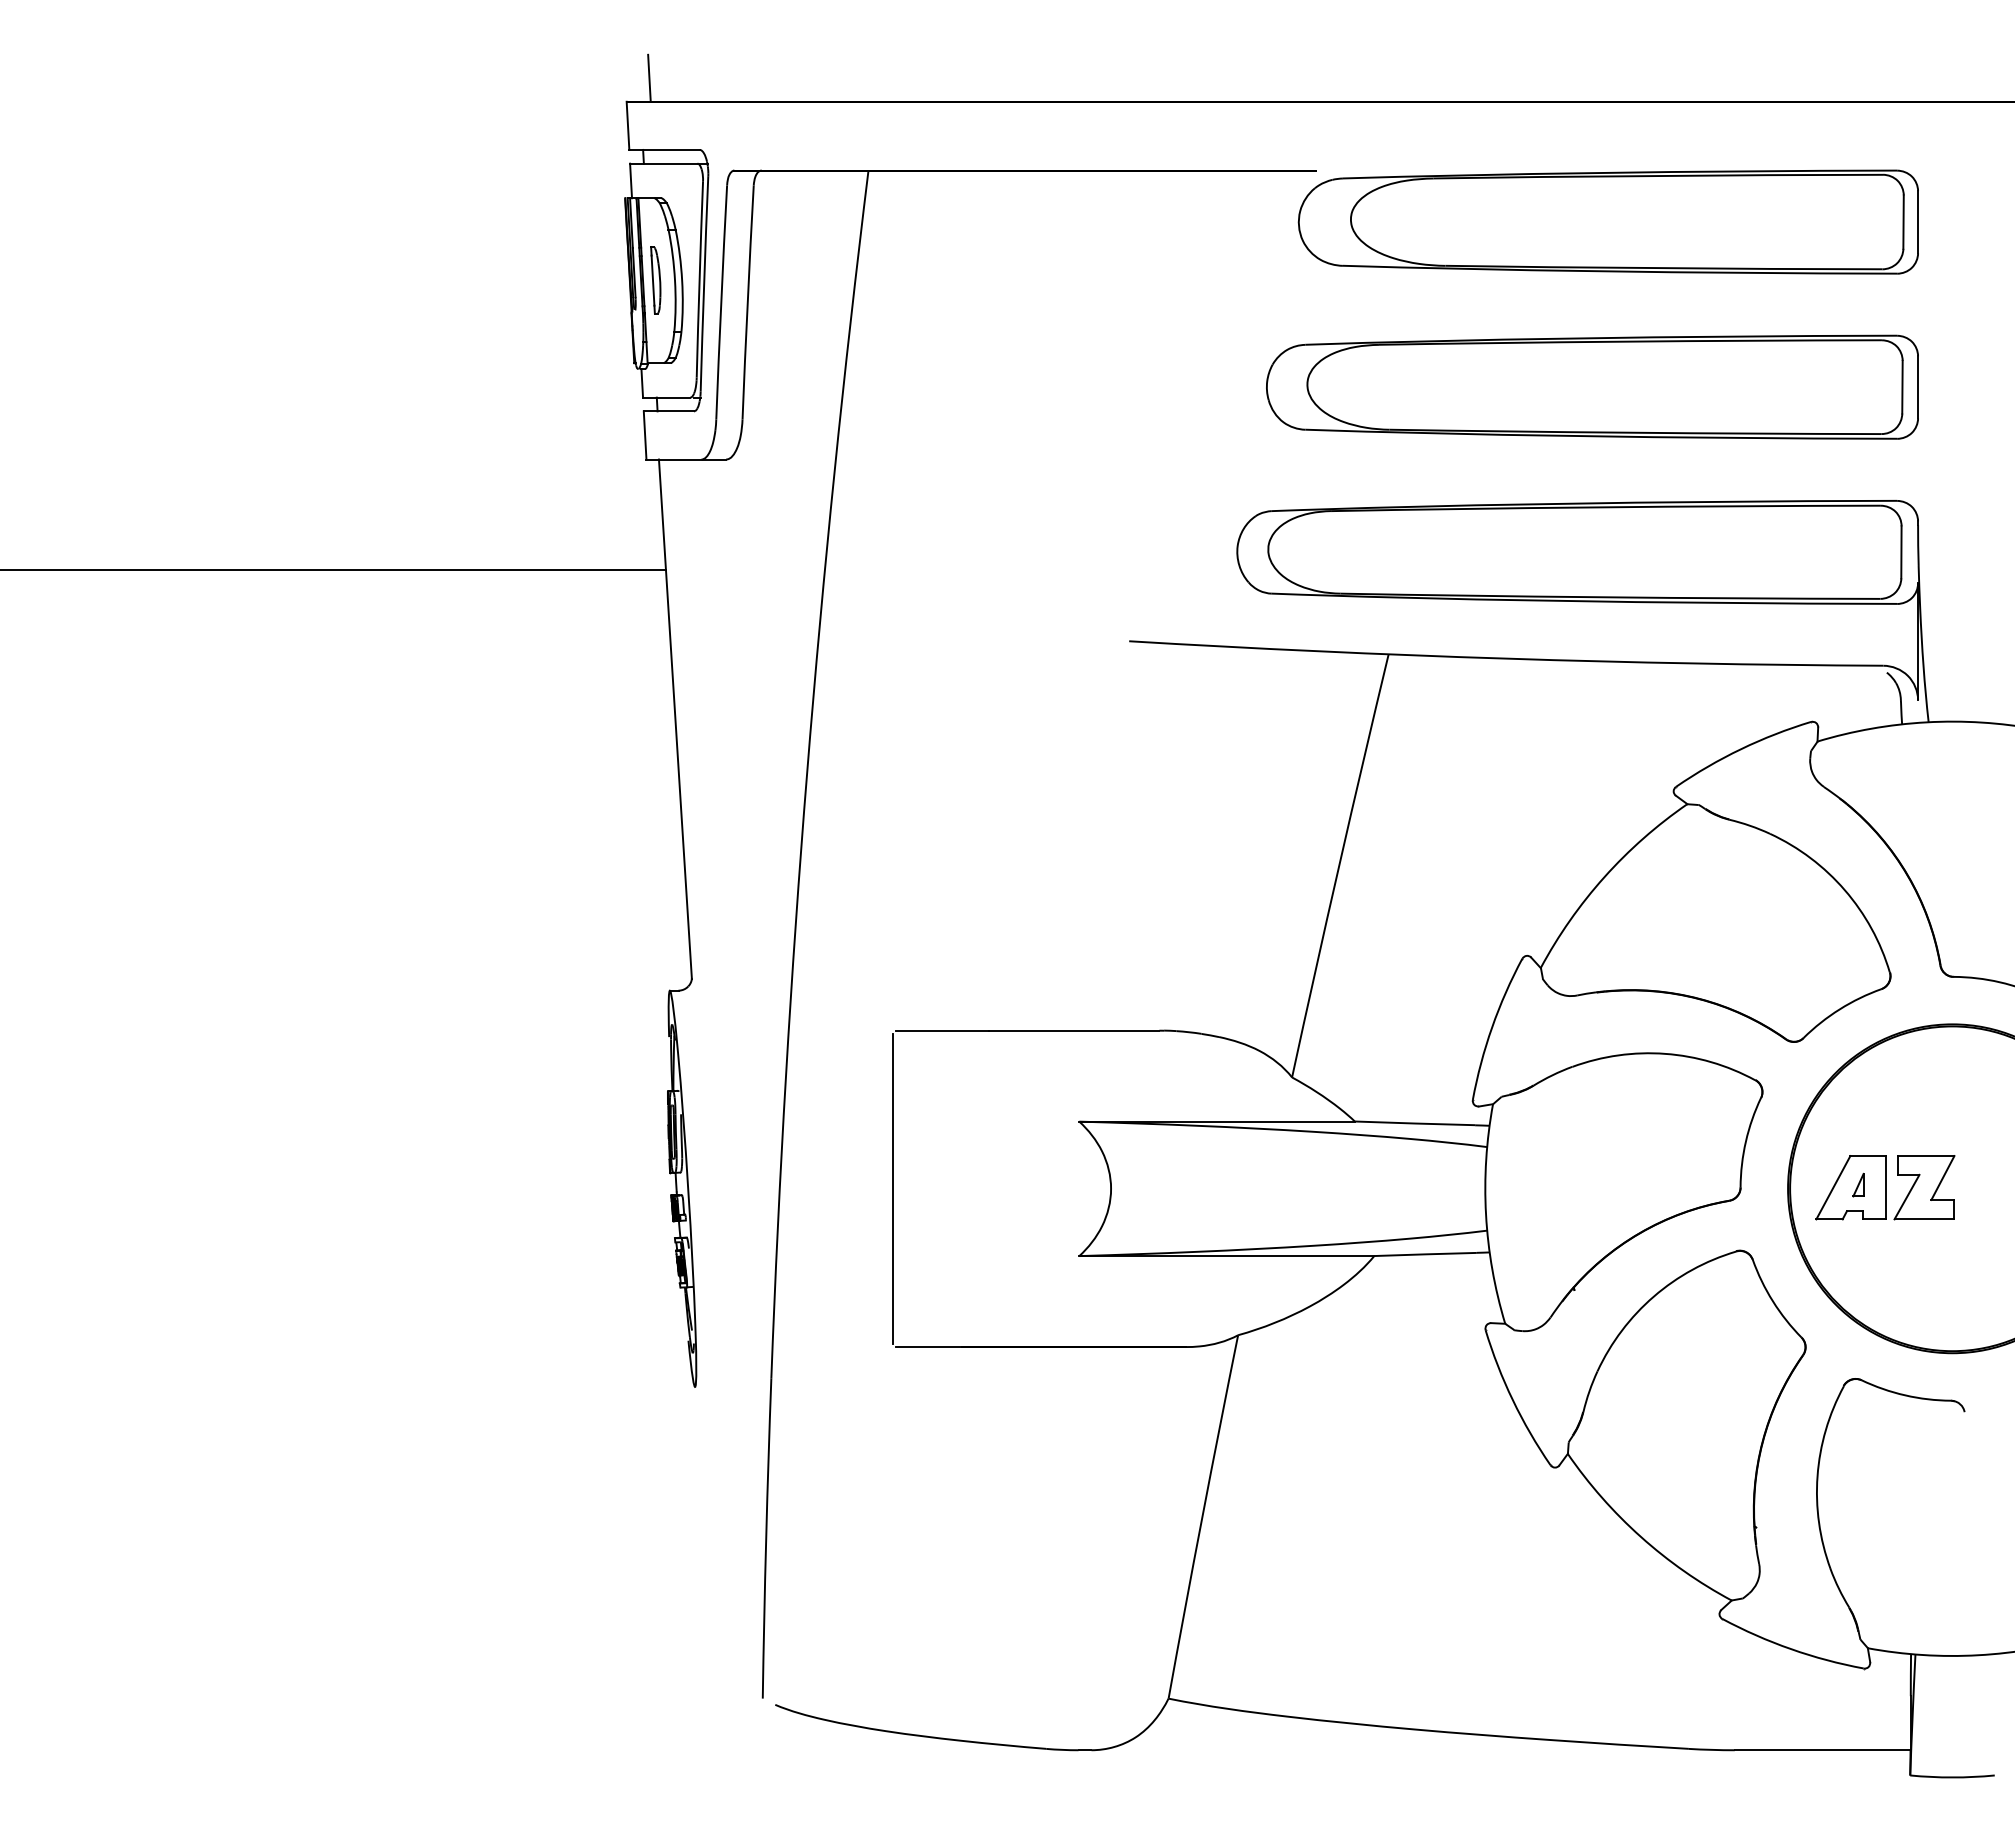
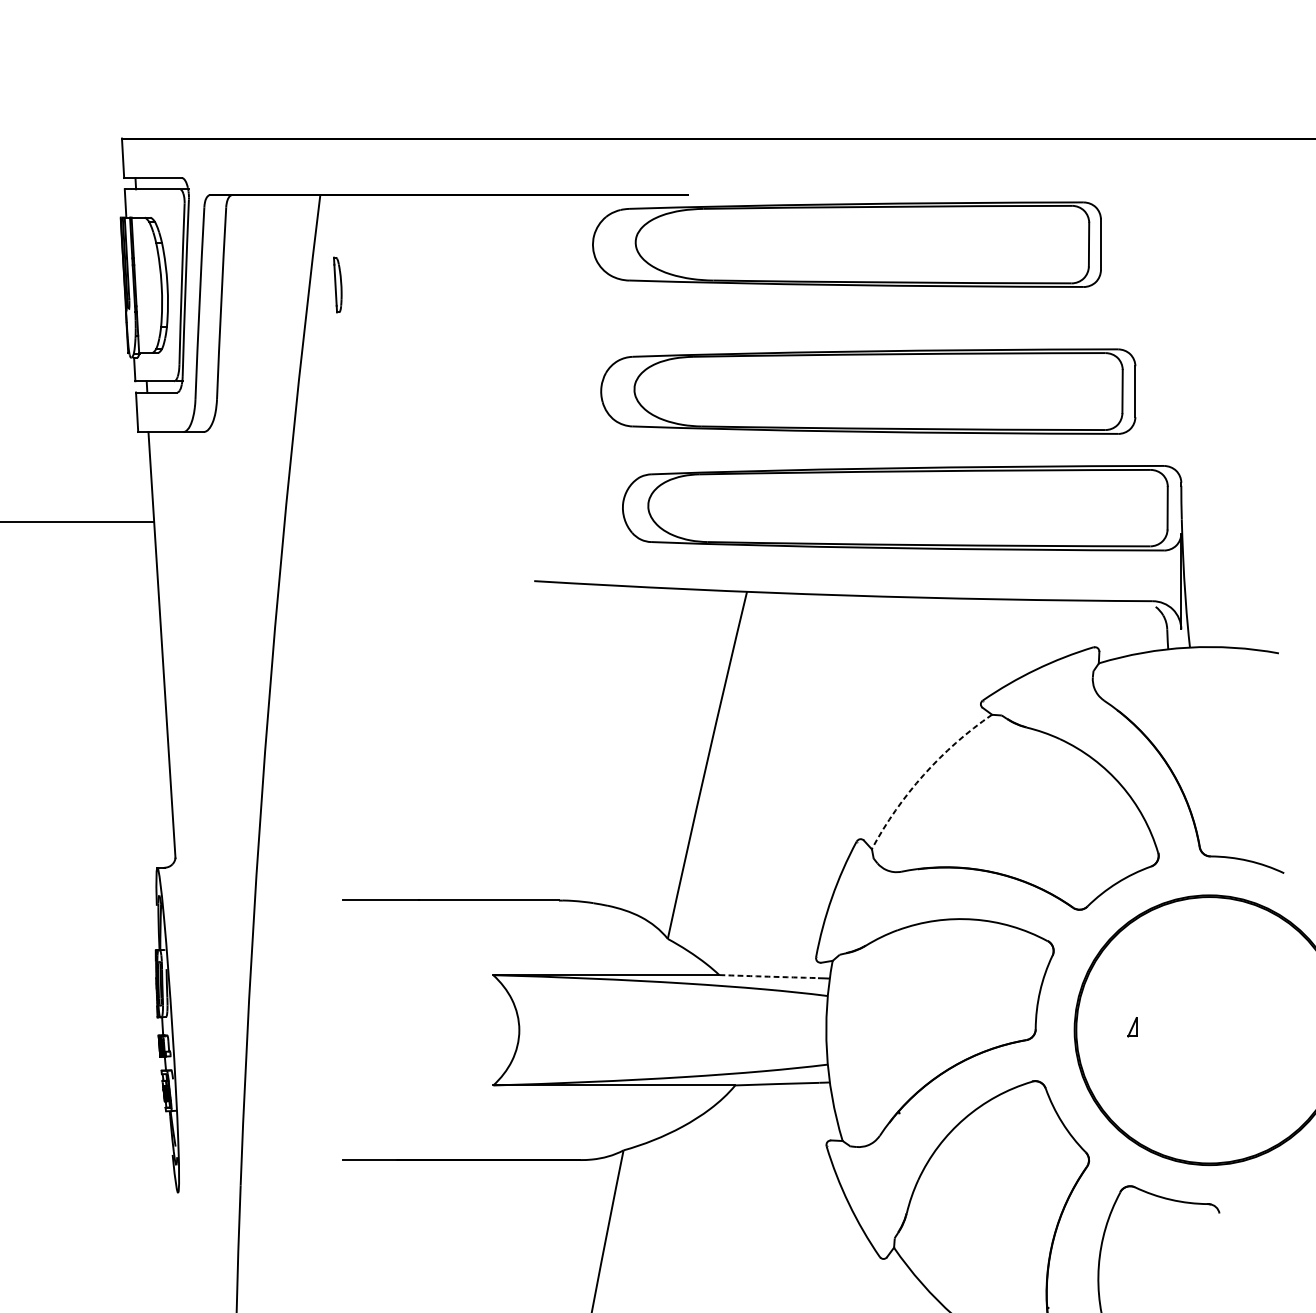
line: (649, 77) -> (140, 118), removed
part: (1607, 221) -> (846, 244), moved
part: (655, 280) -> (337, 285), moved
part: (1592, 386) -> (868, 391), moved
arc: (1604, 877) -> (924, 774), solid -> dashed
arc: (1415, 1123) -> (769, 976), solid -> dashed
part: (1885, 1187) -> (1154, 1029), removed
line: (892, 1188) -> (340, 1030), removed

